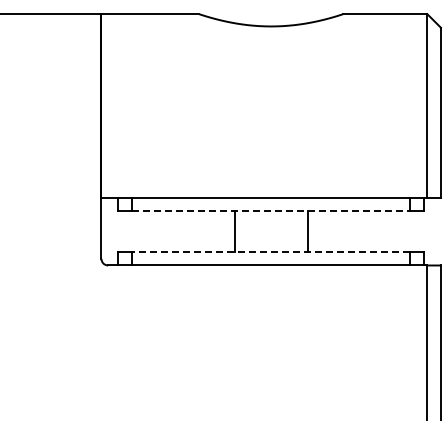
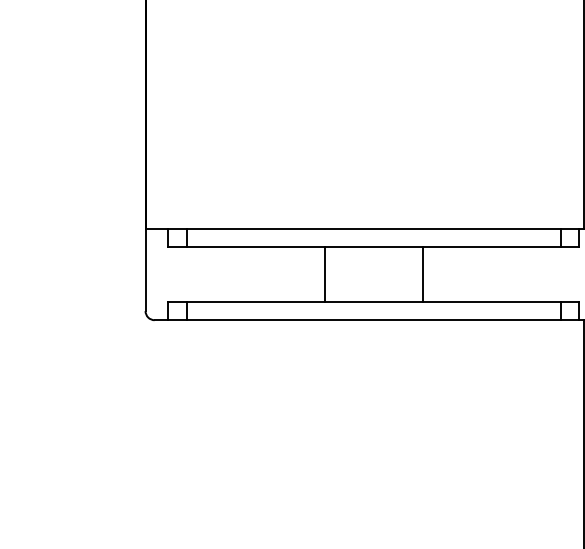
line: (271, 211) -> (374, 247), dashed -> solid
line: (270, 251) -> (372, 301), dashed -> solid

